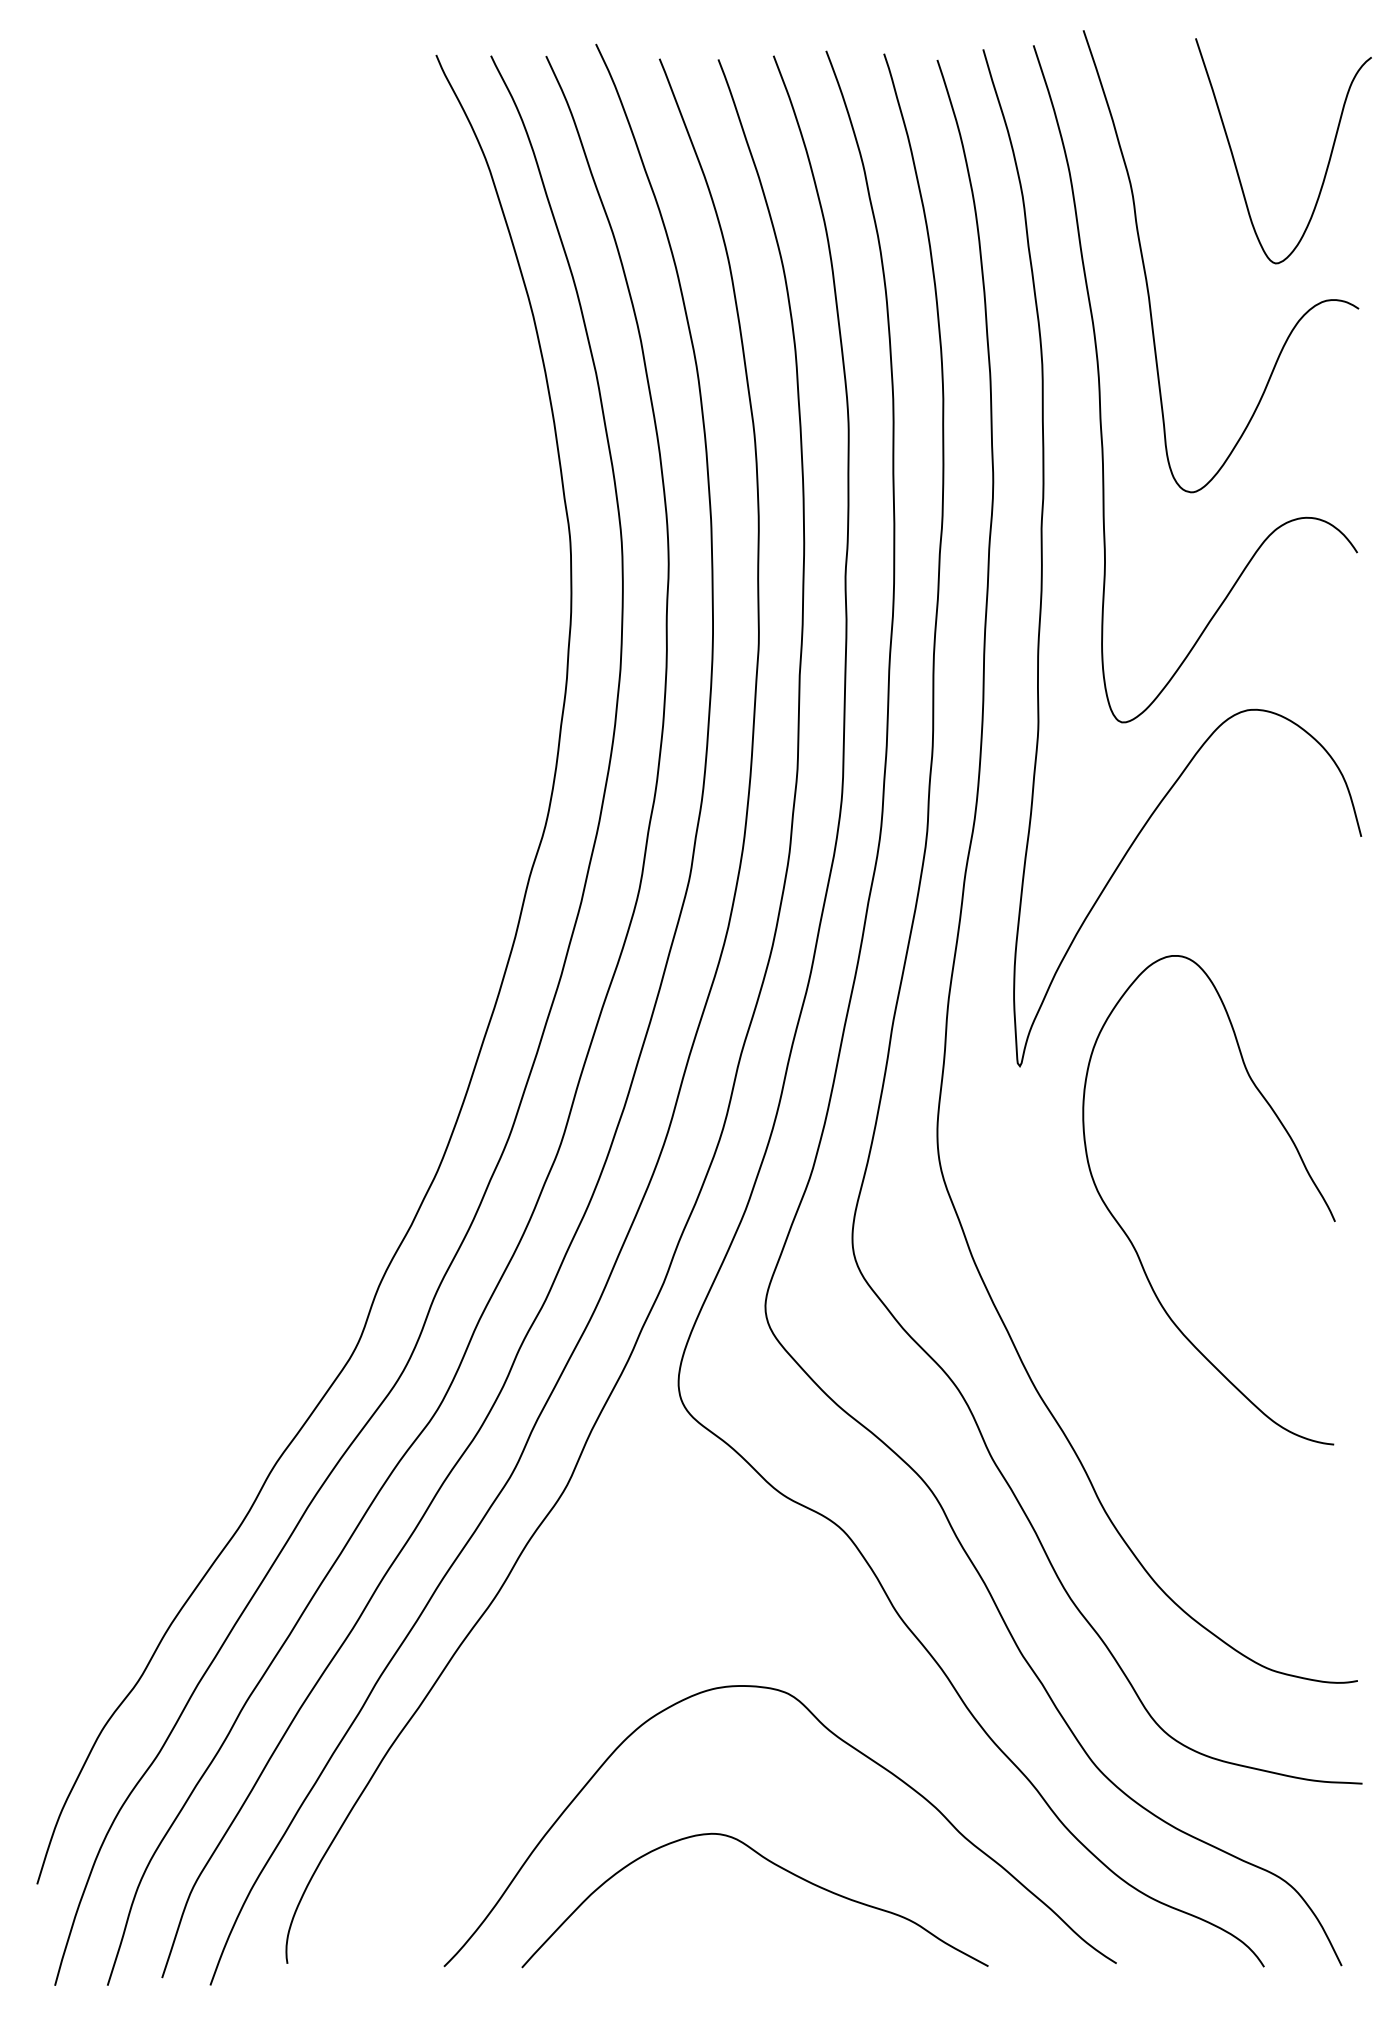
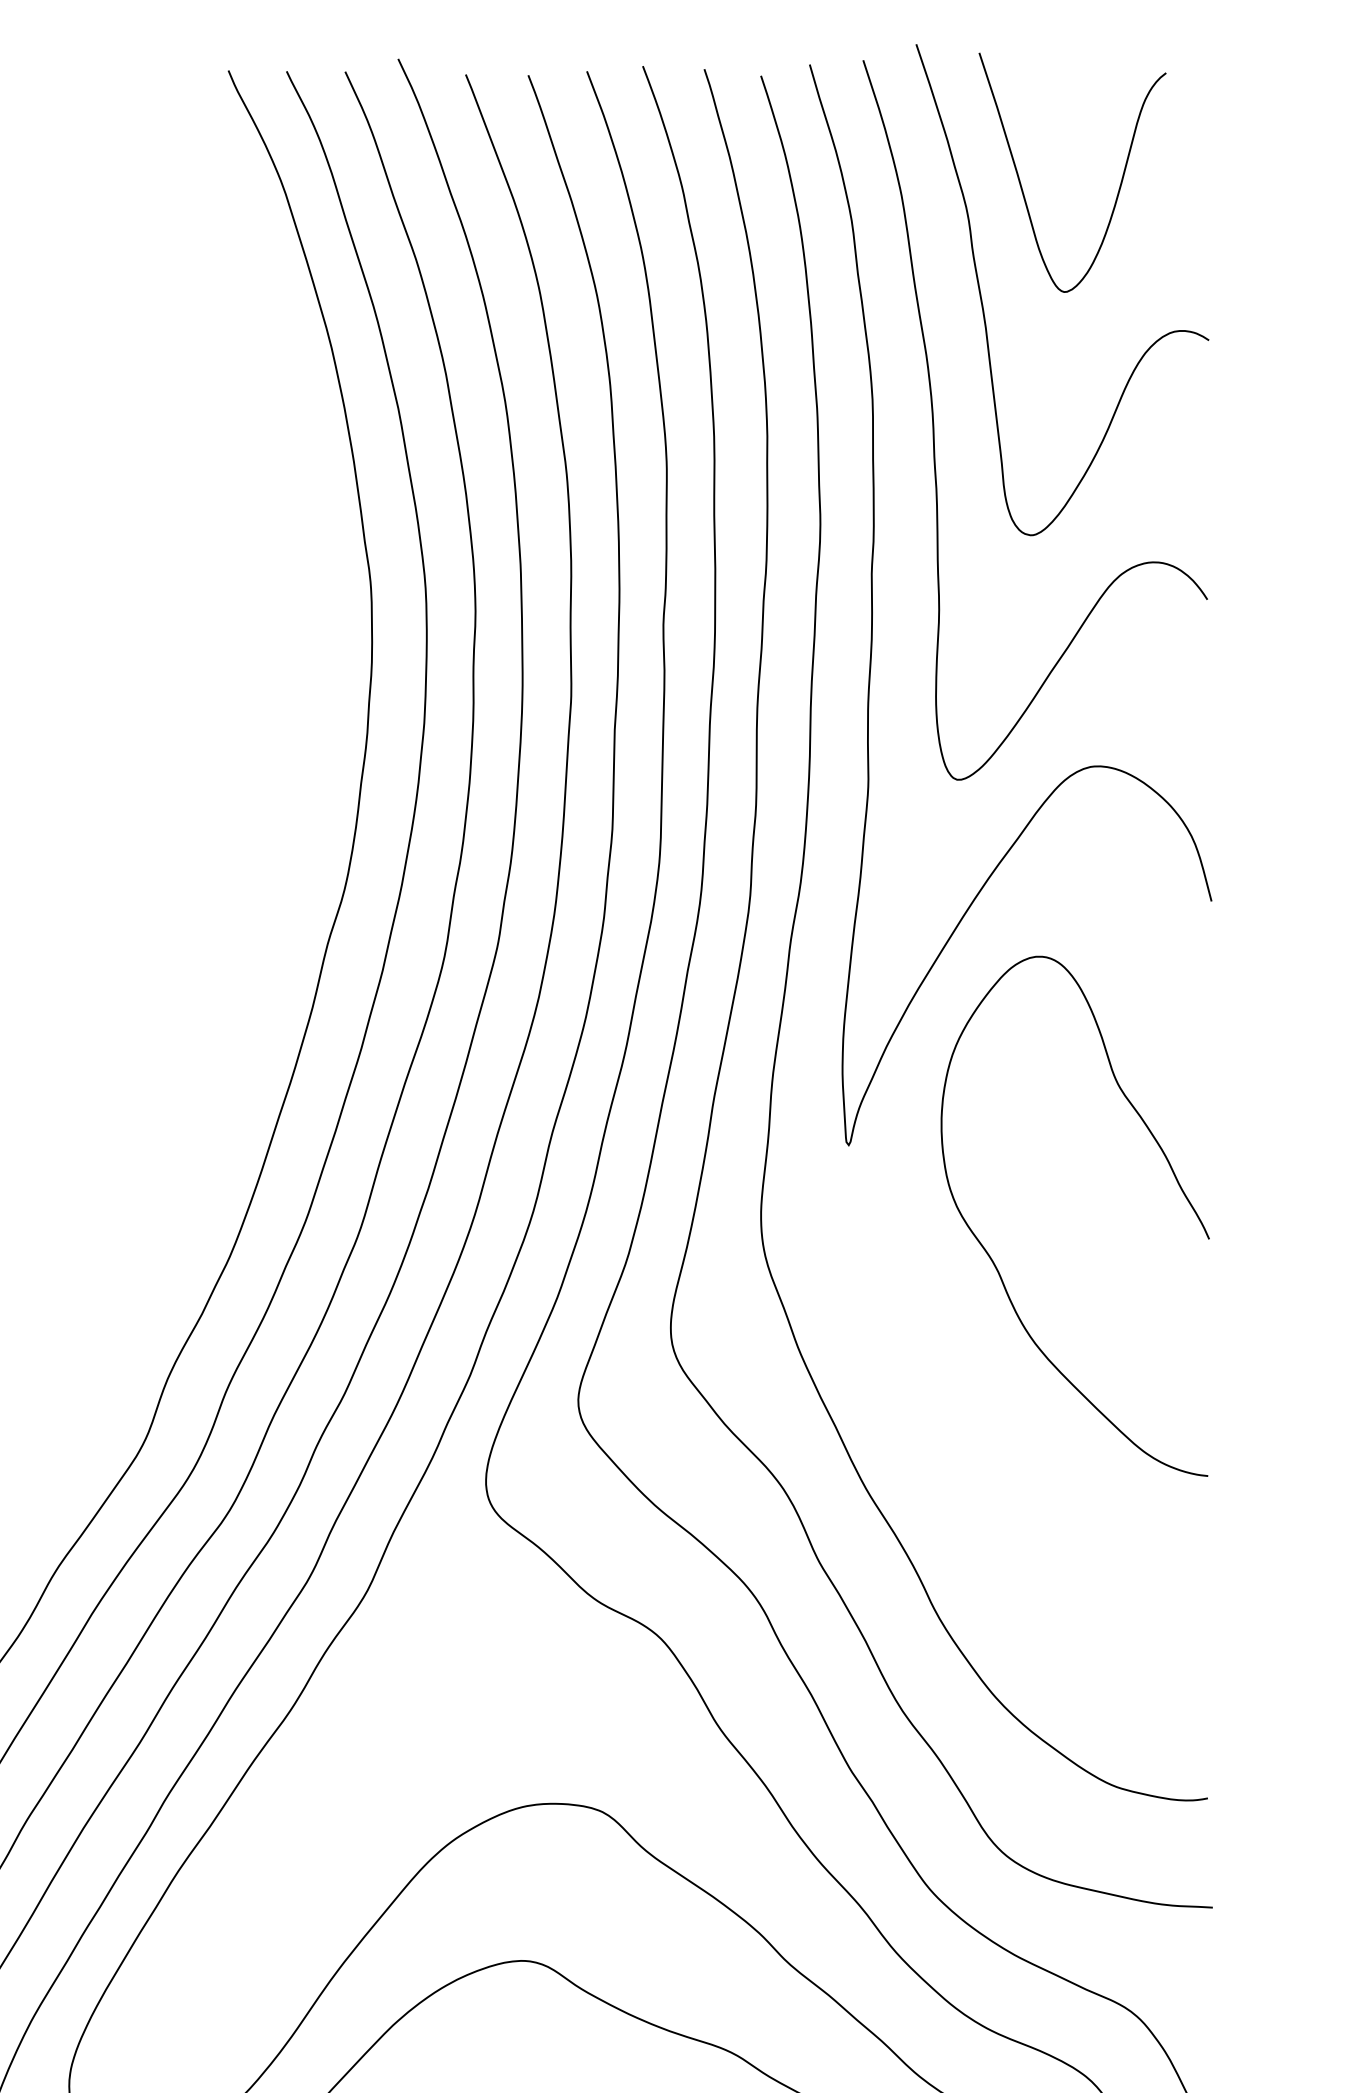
curve: (1327, 163) -> (1119, 185), moved
curve: (1131, 1240) -> (992, 1259), moved

